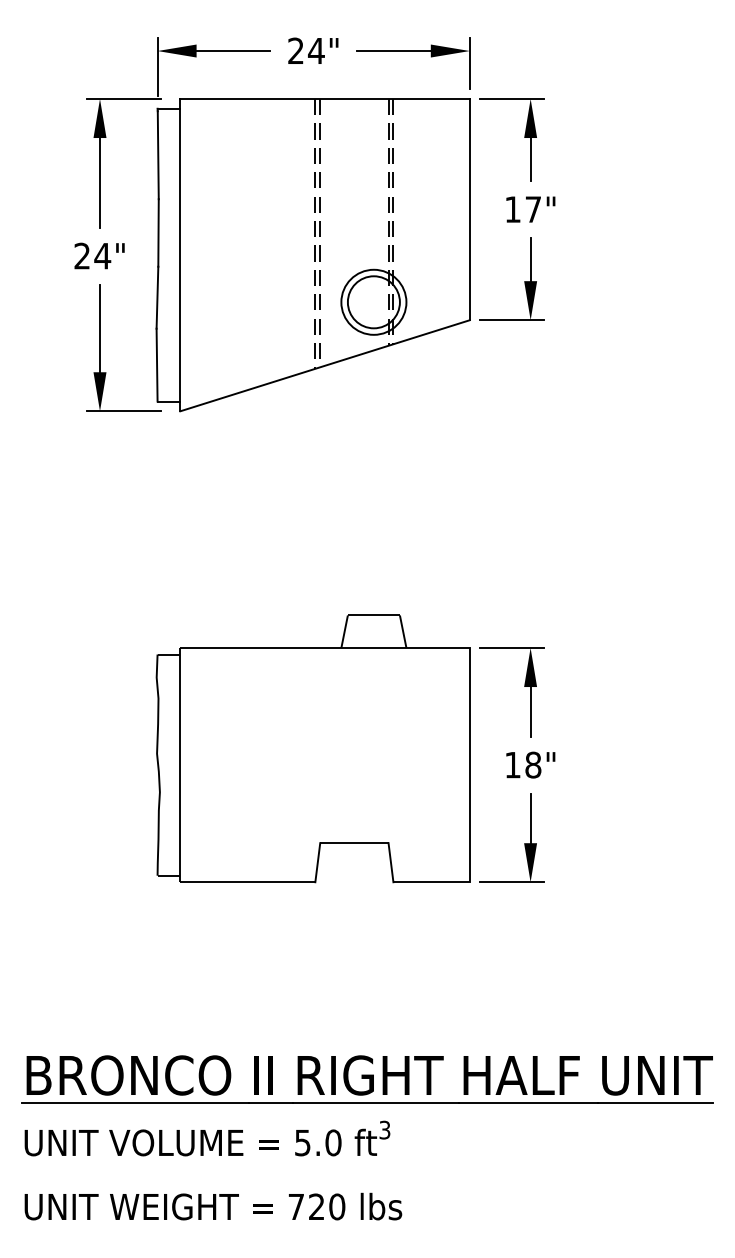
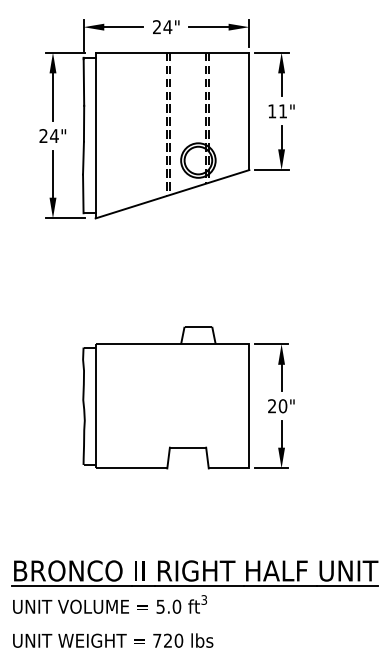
text: (532, 209) -> (282, 111), 17" -> 11"
text: (522, 765) -> (277, 406), 18" -> 20"

